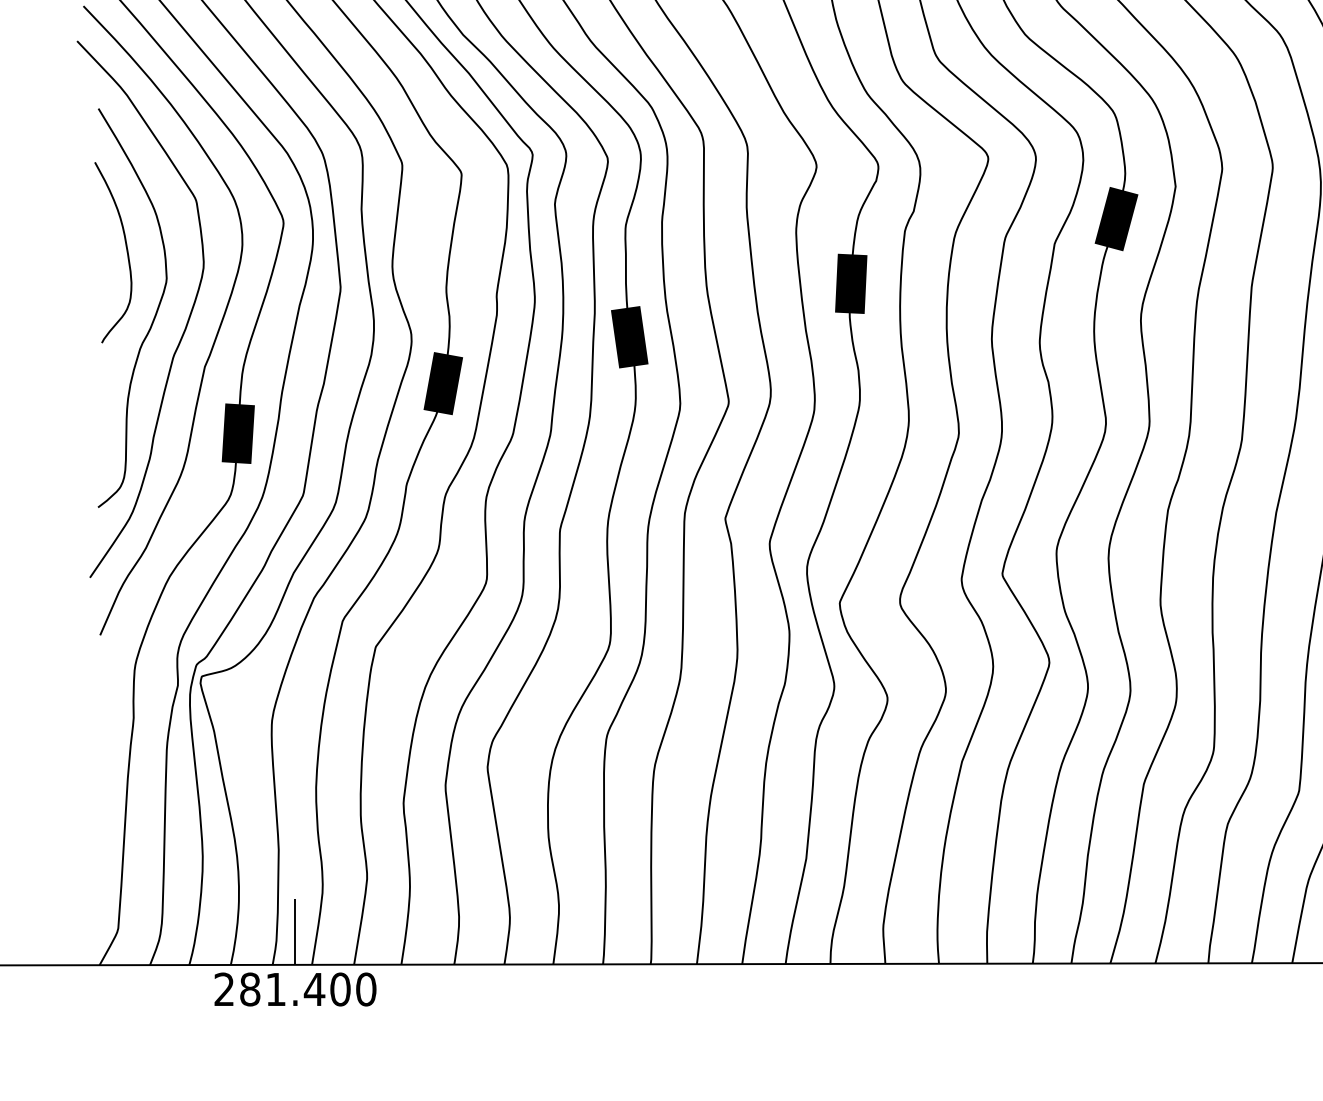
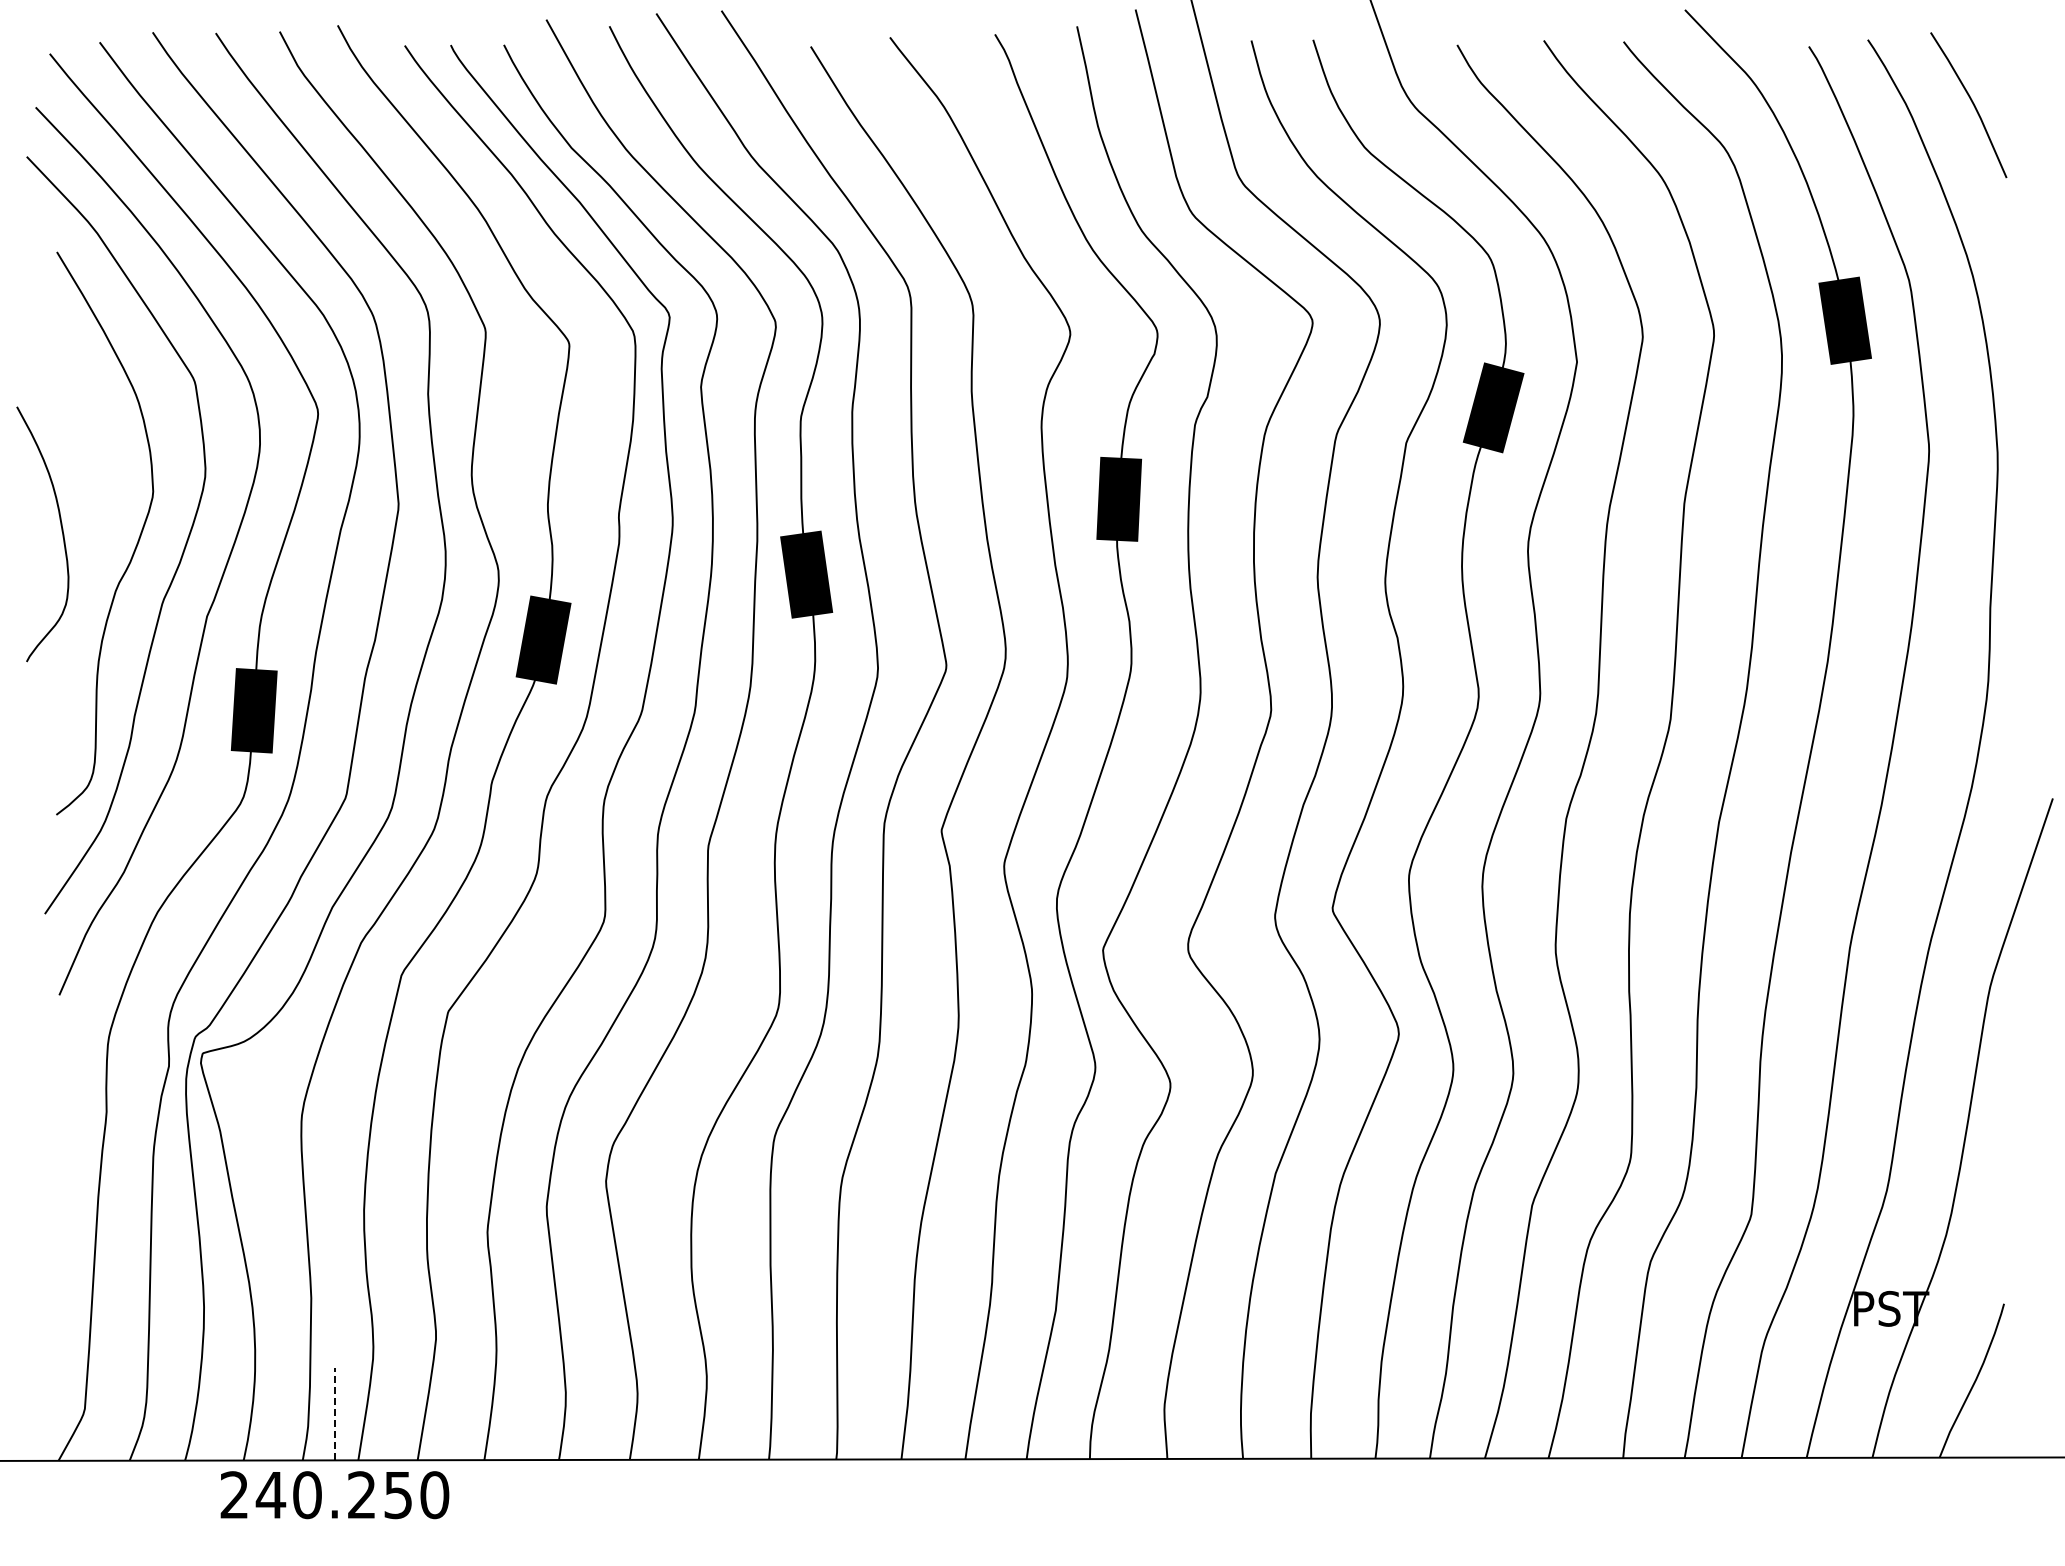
curve: (126, 250) -> (61, 531), moved
line: (295, 931) -> (334, 1413), solid -> dashed
text: (294, 989) -> (333, 1495), 281.400 -> 240.250

